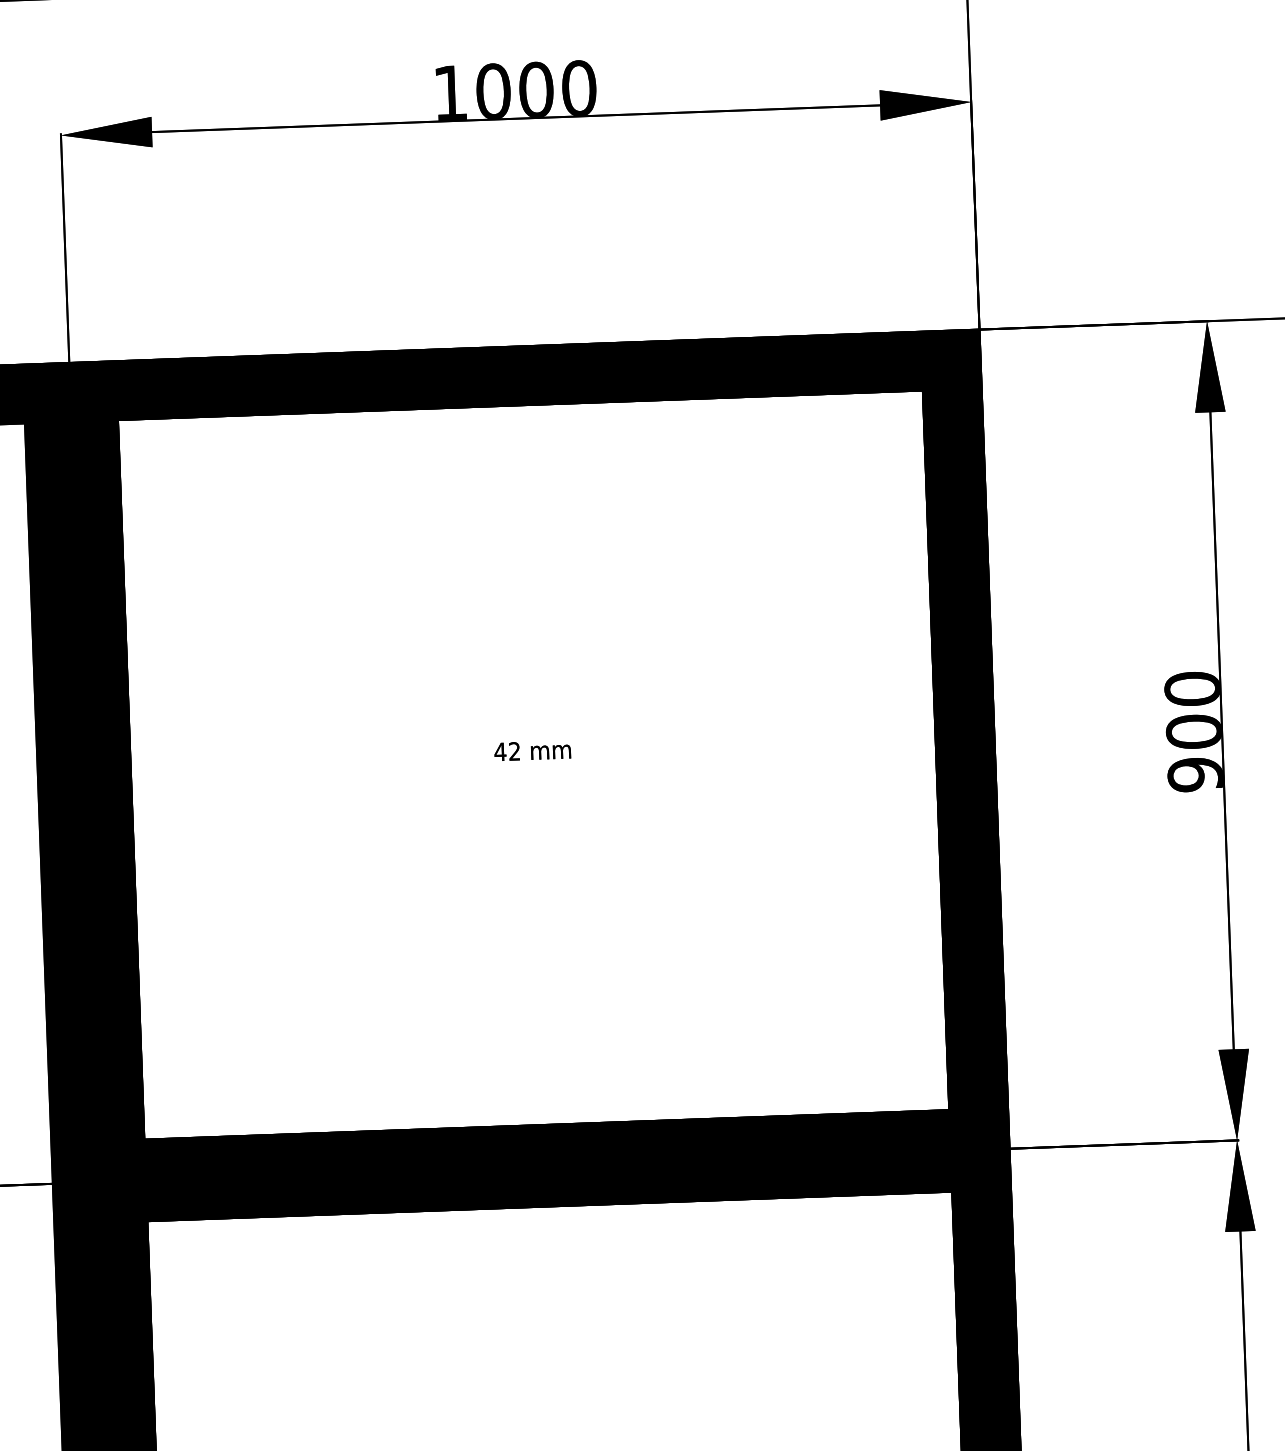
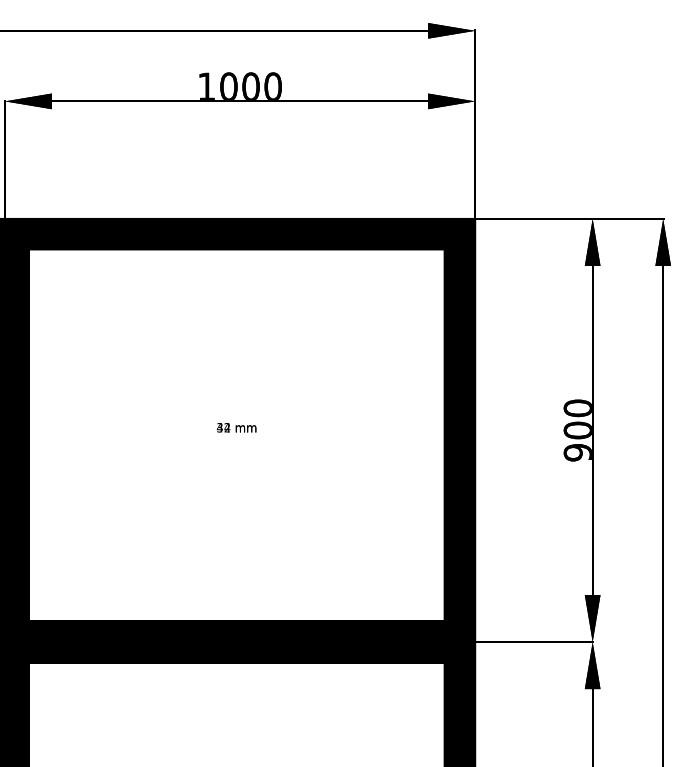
text: (507, 751) -> (223, 427), 42 -> 34

